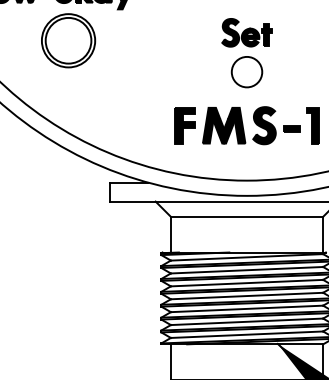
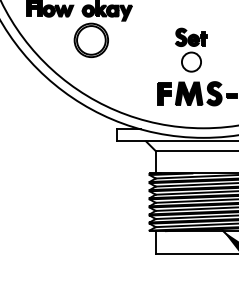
part: (246, 52) -> (191, 49), moved

